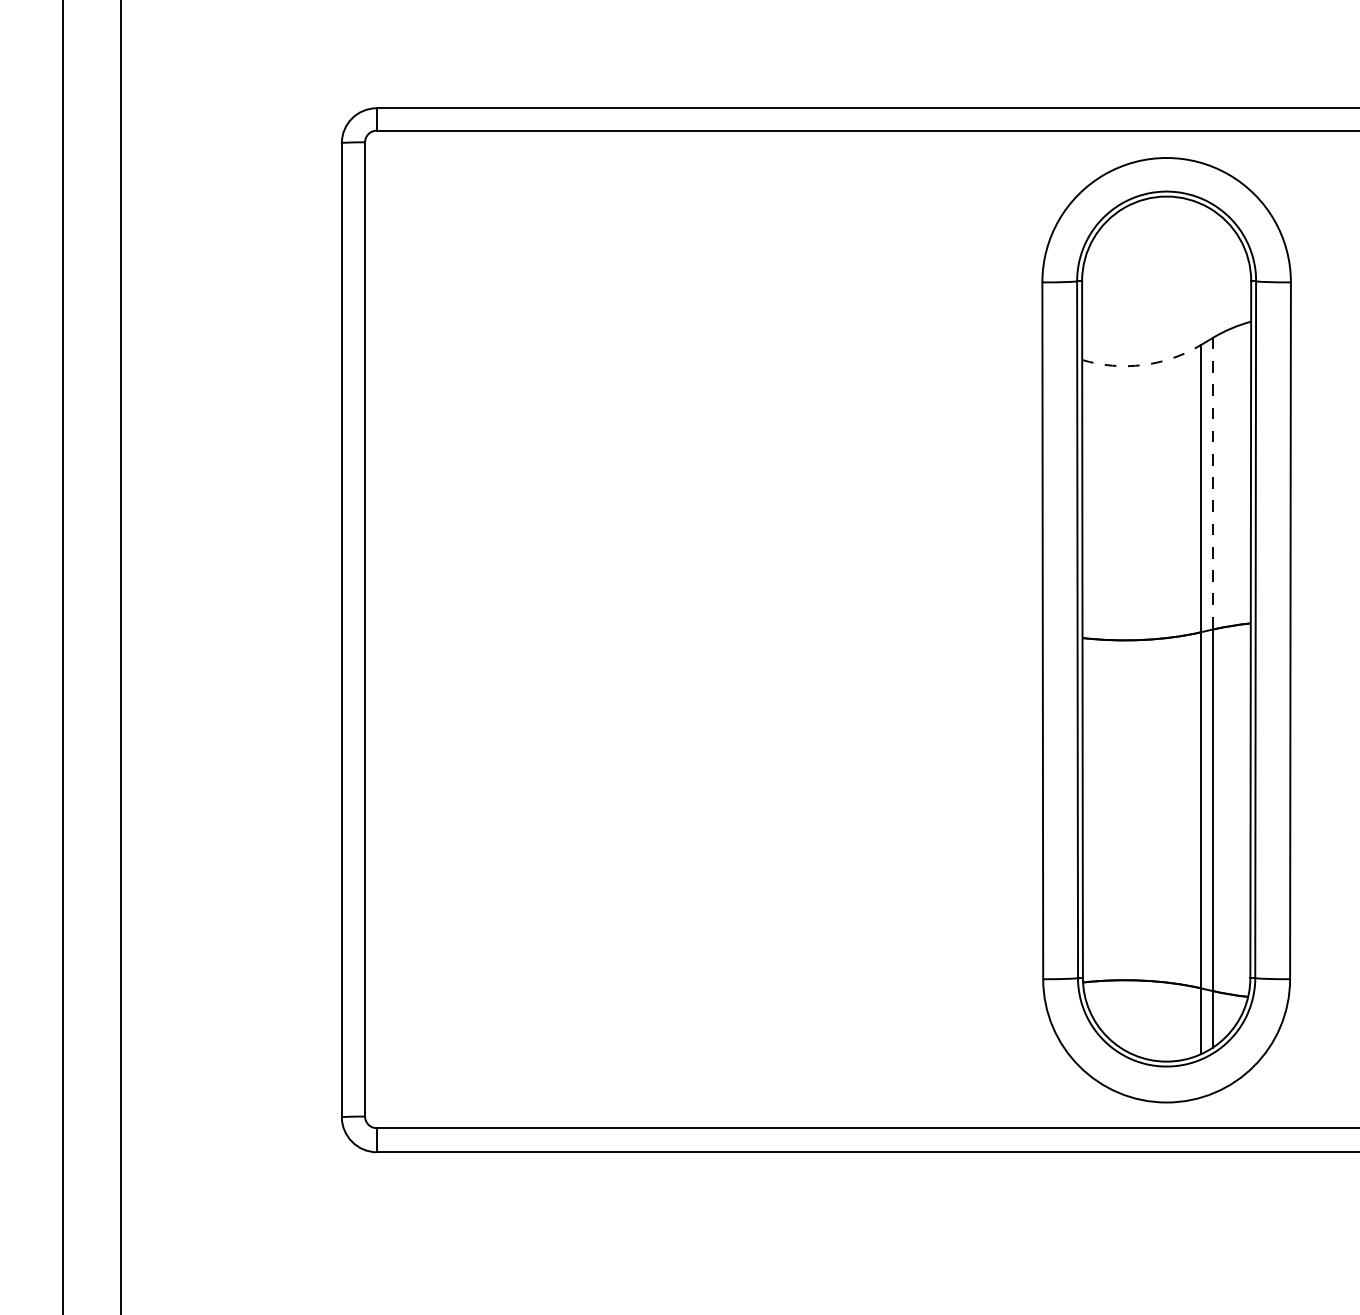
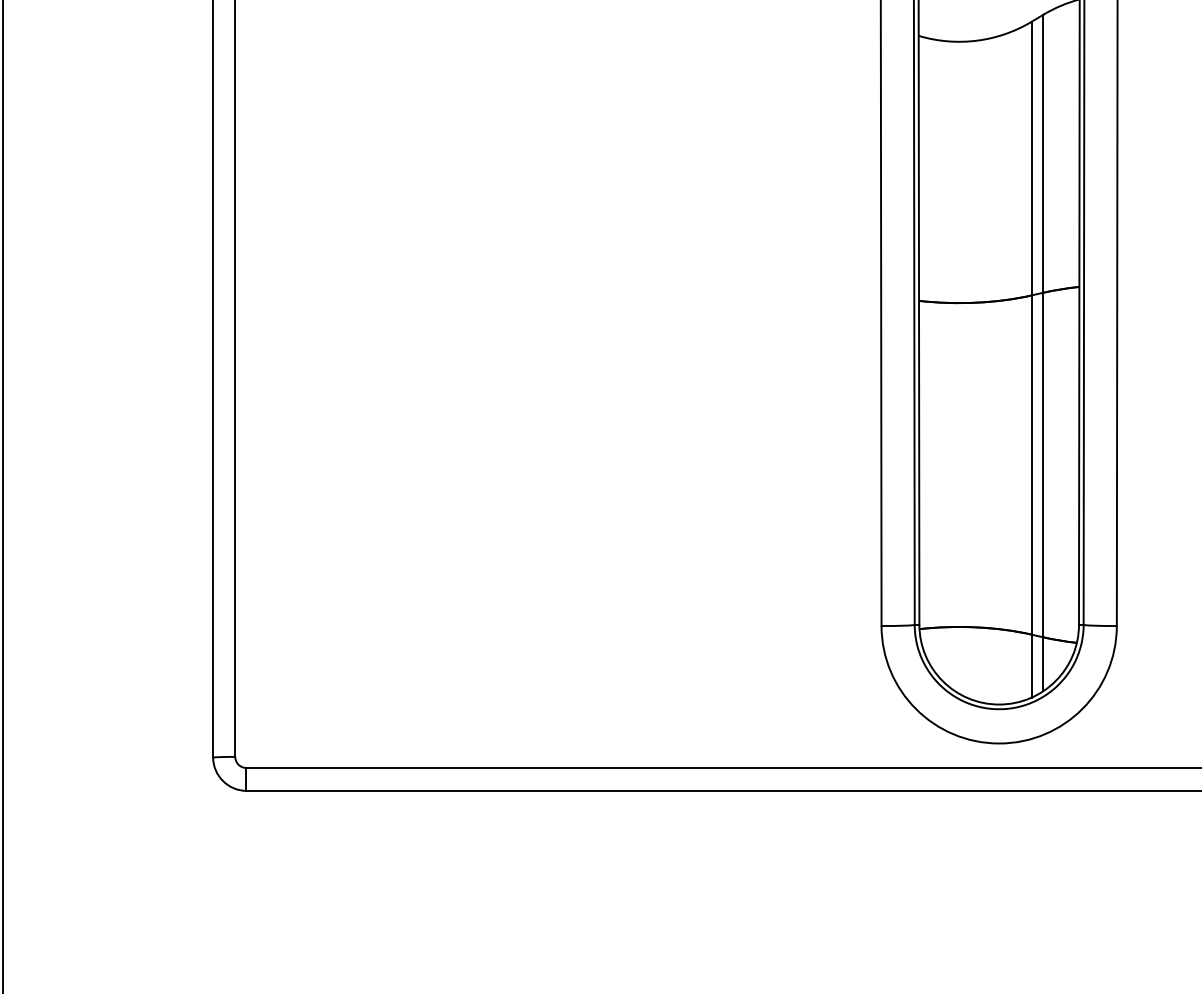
arc: (1143, 365) -> (977, 41), dashed -> solid
line: (1212, 483) -> (1042, 153), dashed -> solid

